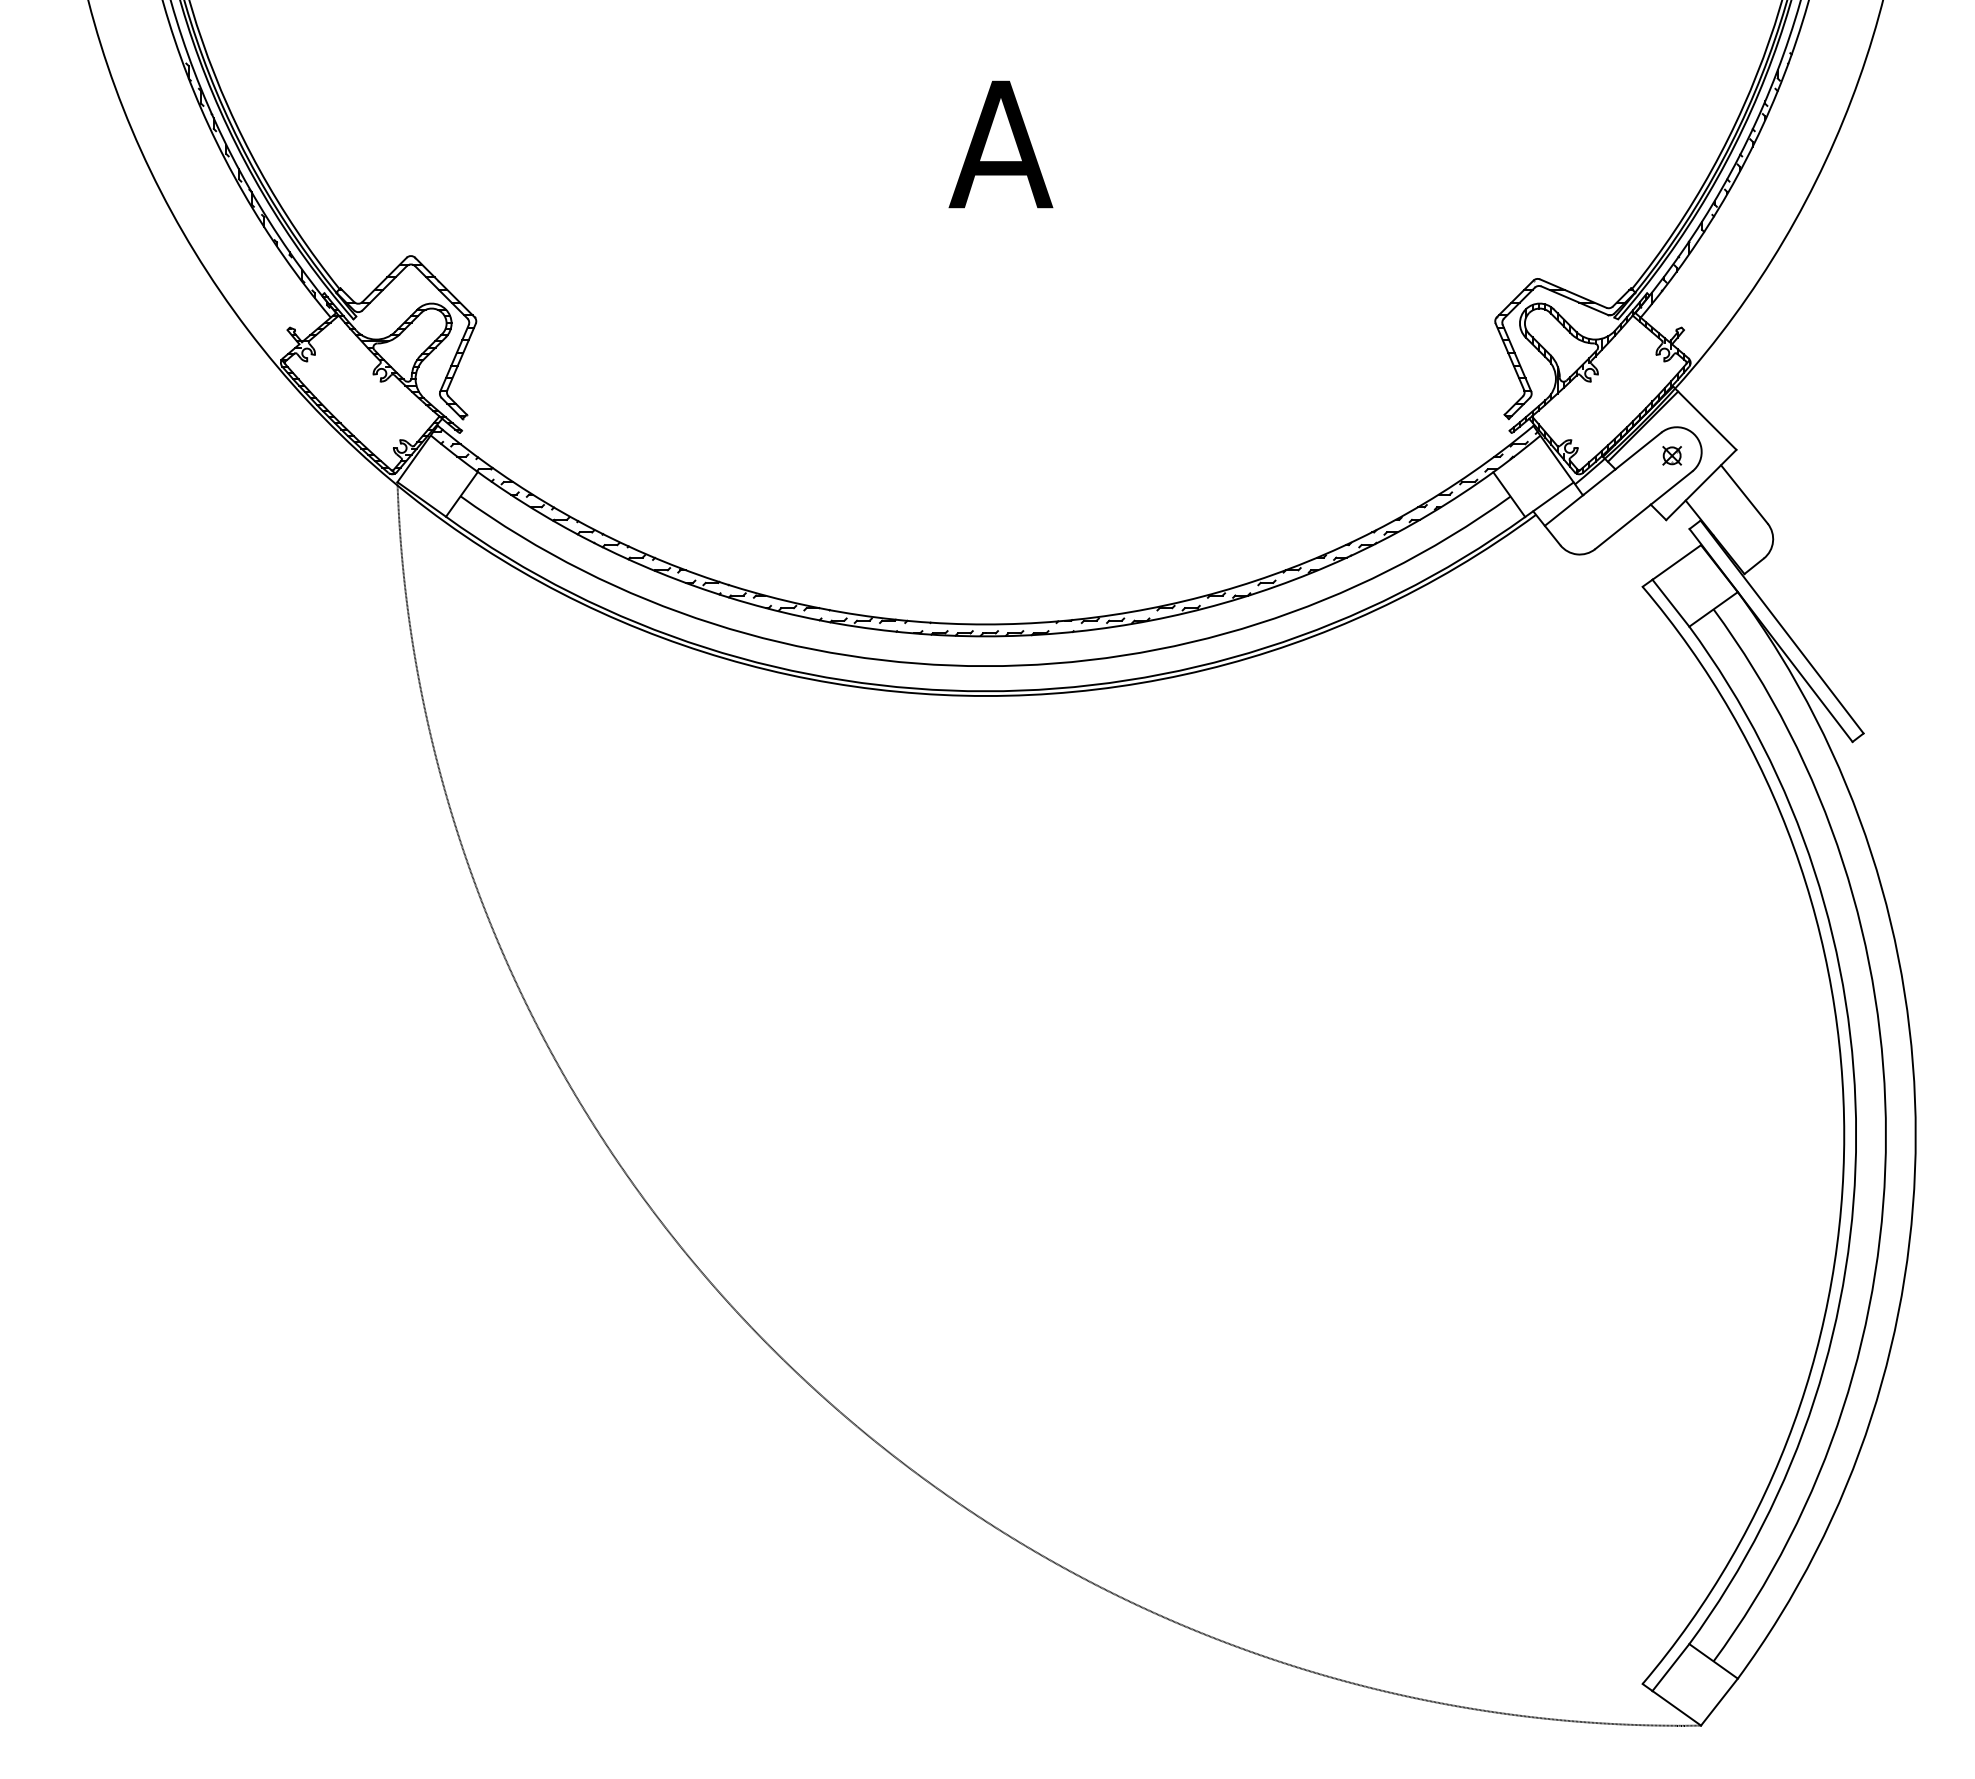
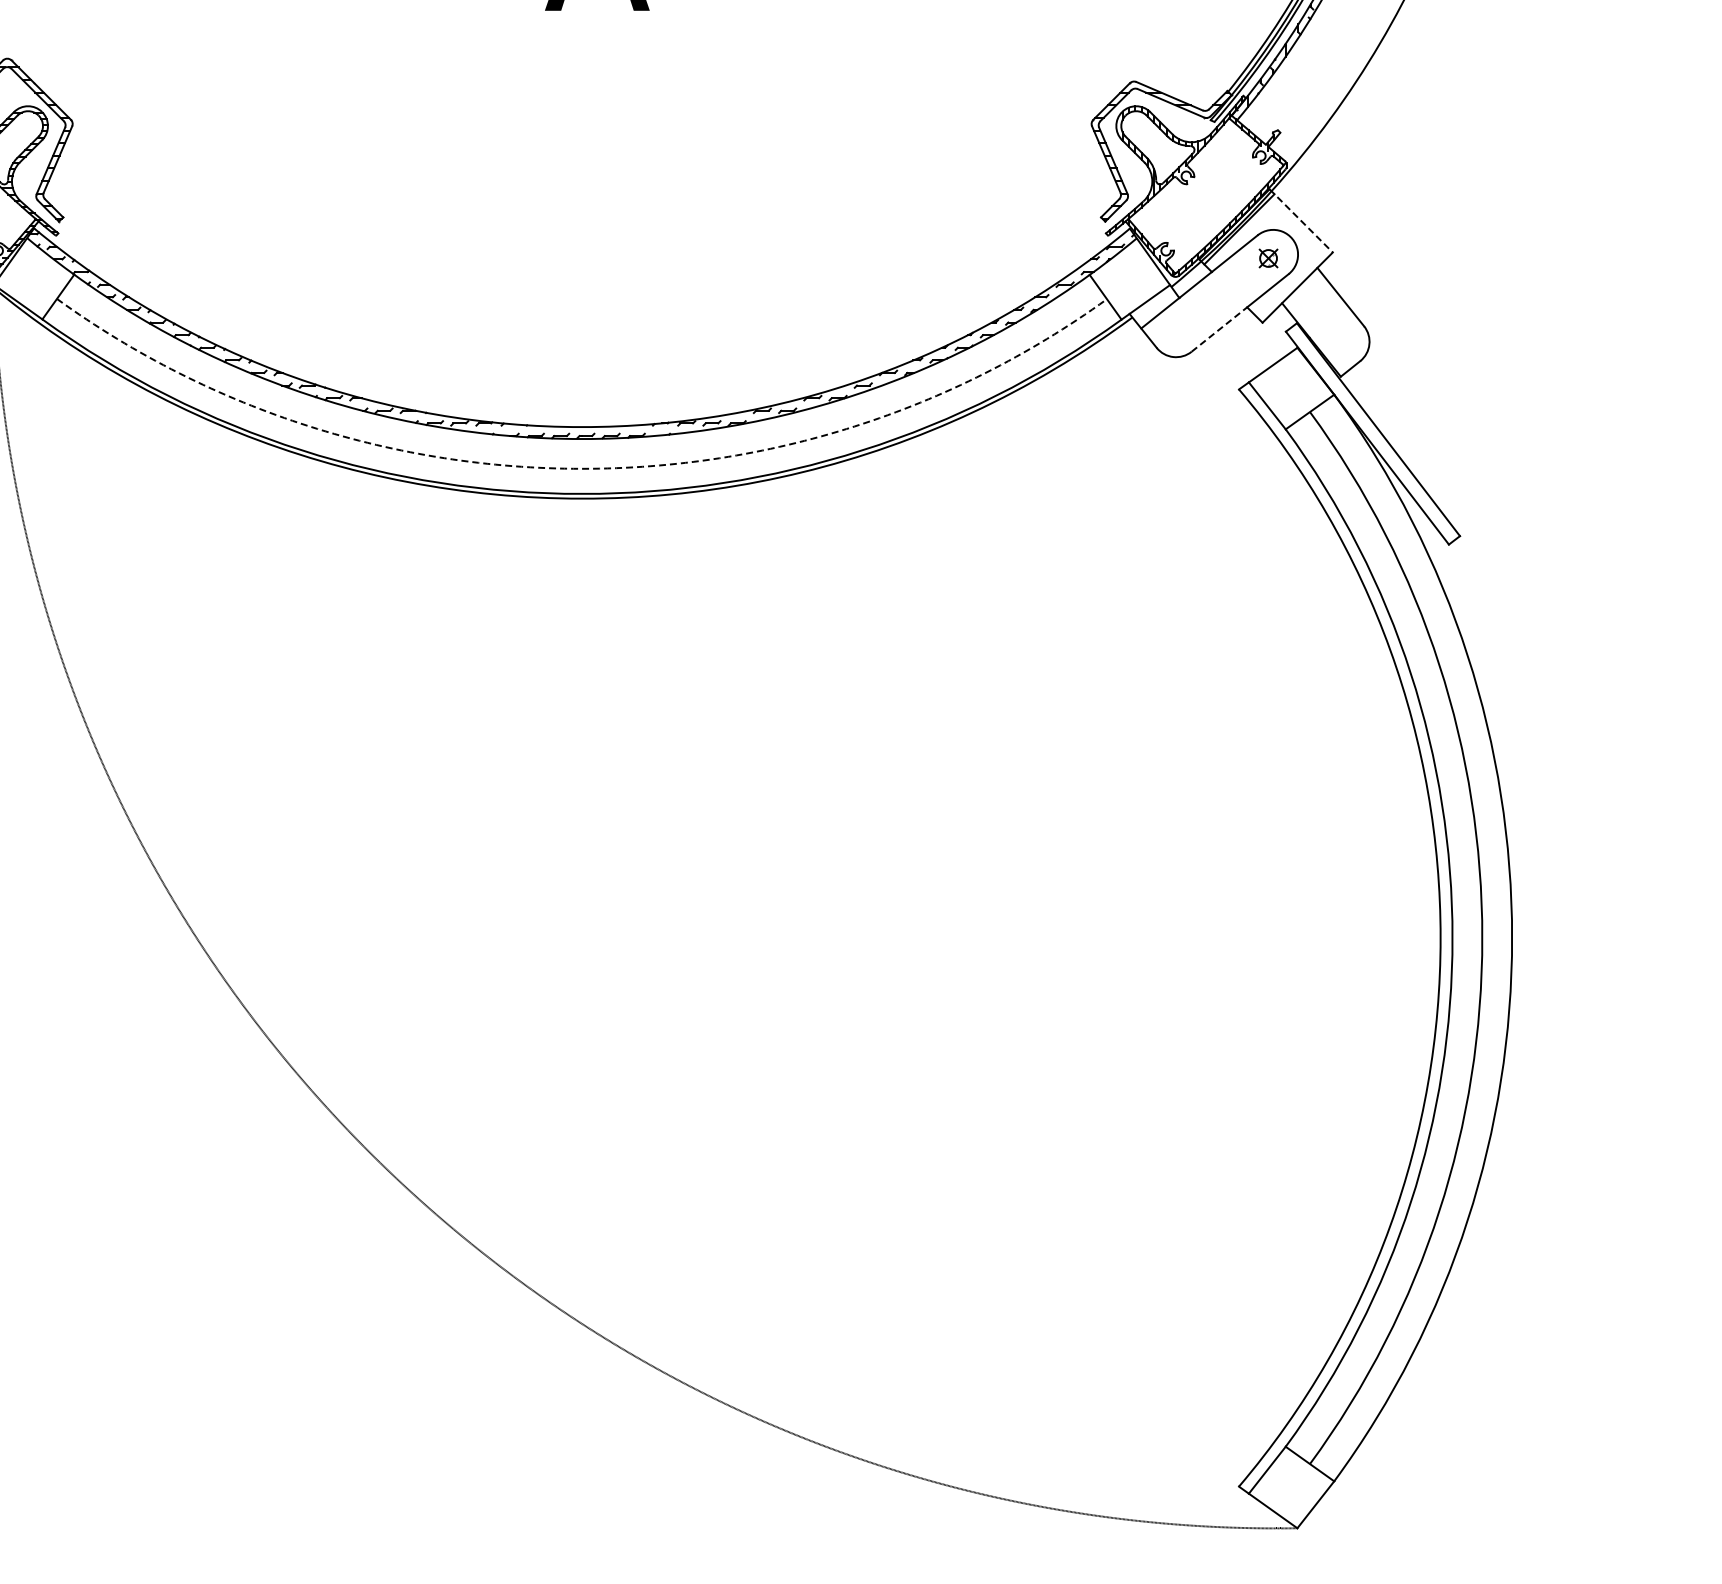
line: (1704, 418) -> (1300, 221), solid -> dashed
line: (1623, 526) -> (1219, 329), solid -> dashed
arc: (985, 666) -> (581, 469), solid -> dashed

